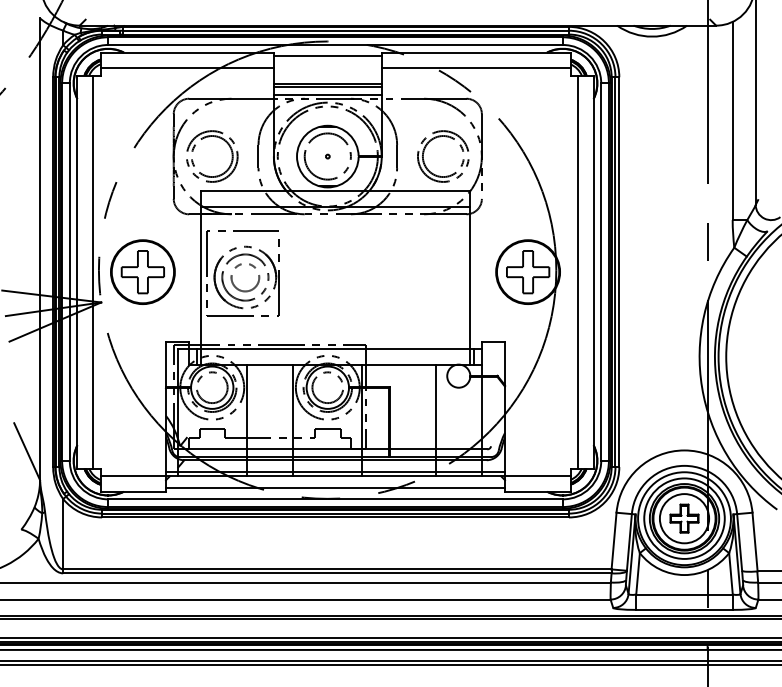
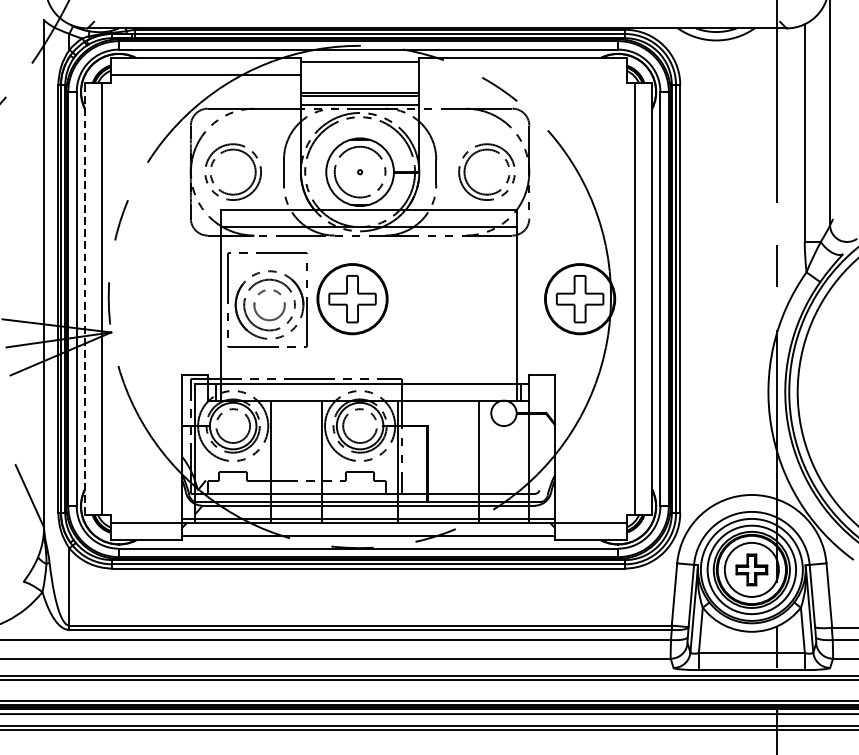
line: (475, 68) -> (522, 75), removed
line: (77, 271) -> (85, 298), solid -> dashed
part: (142, 271) -> (352, 298), moved

